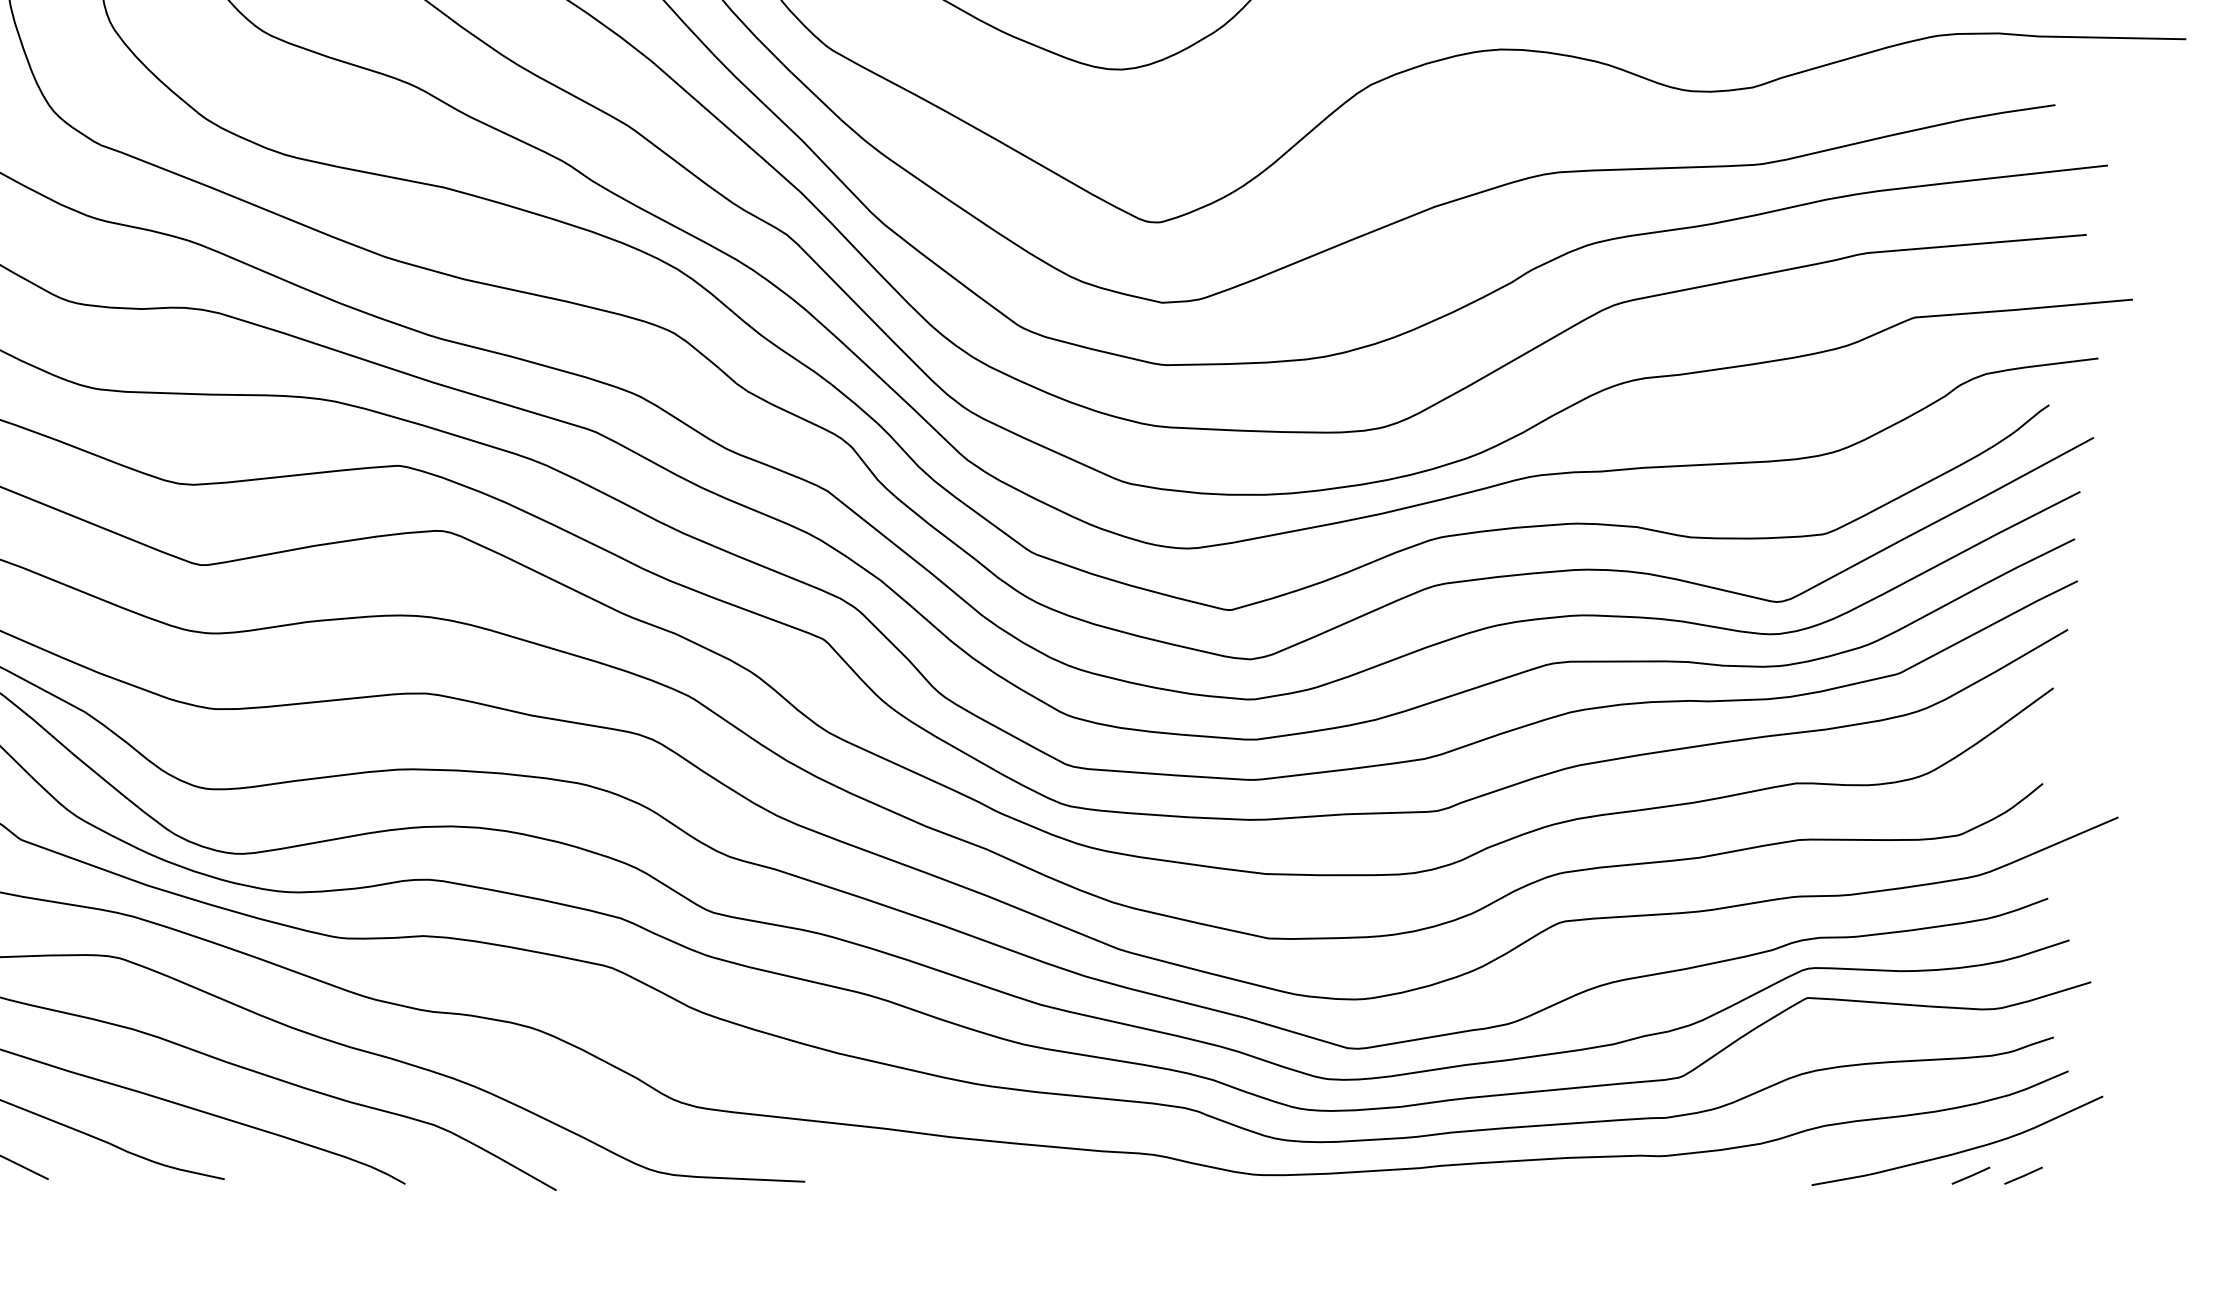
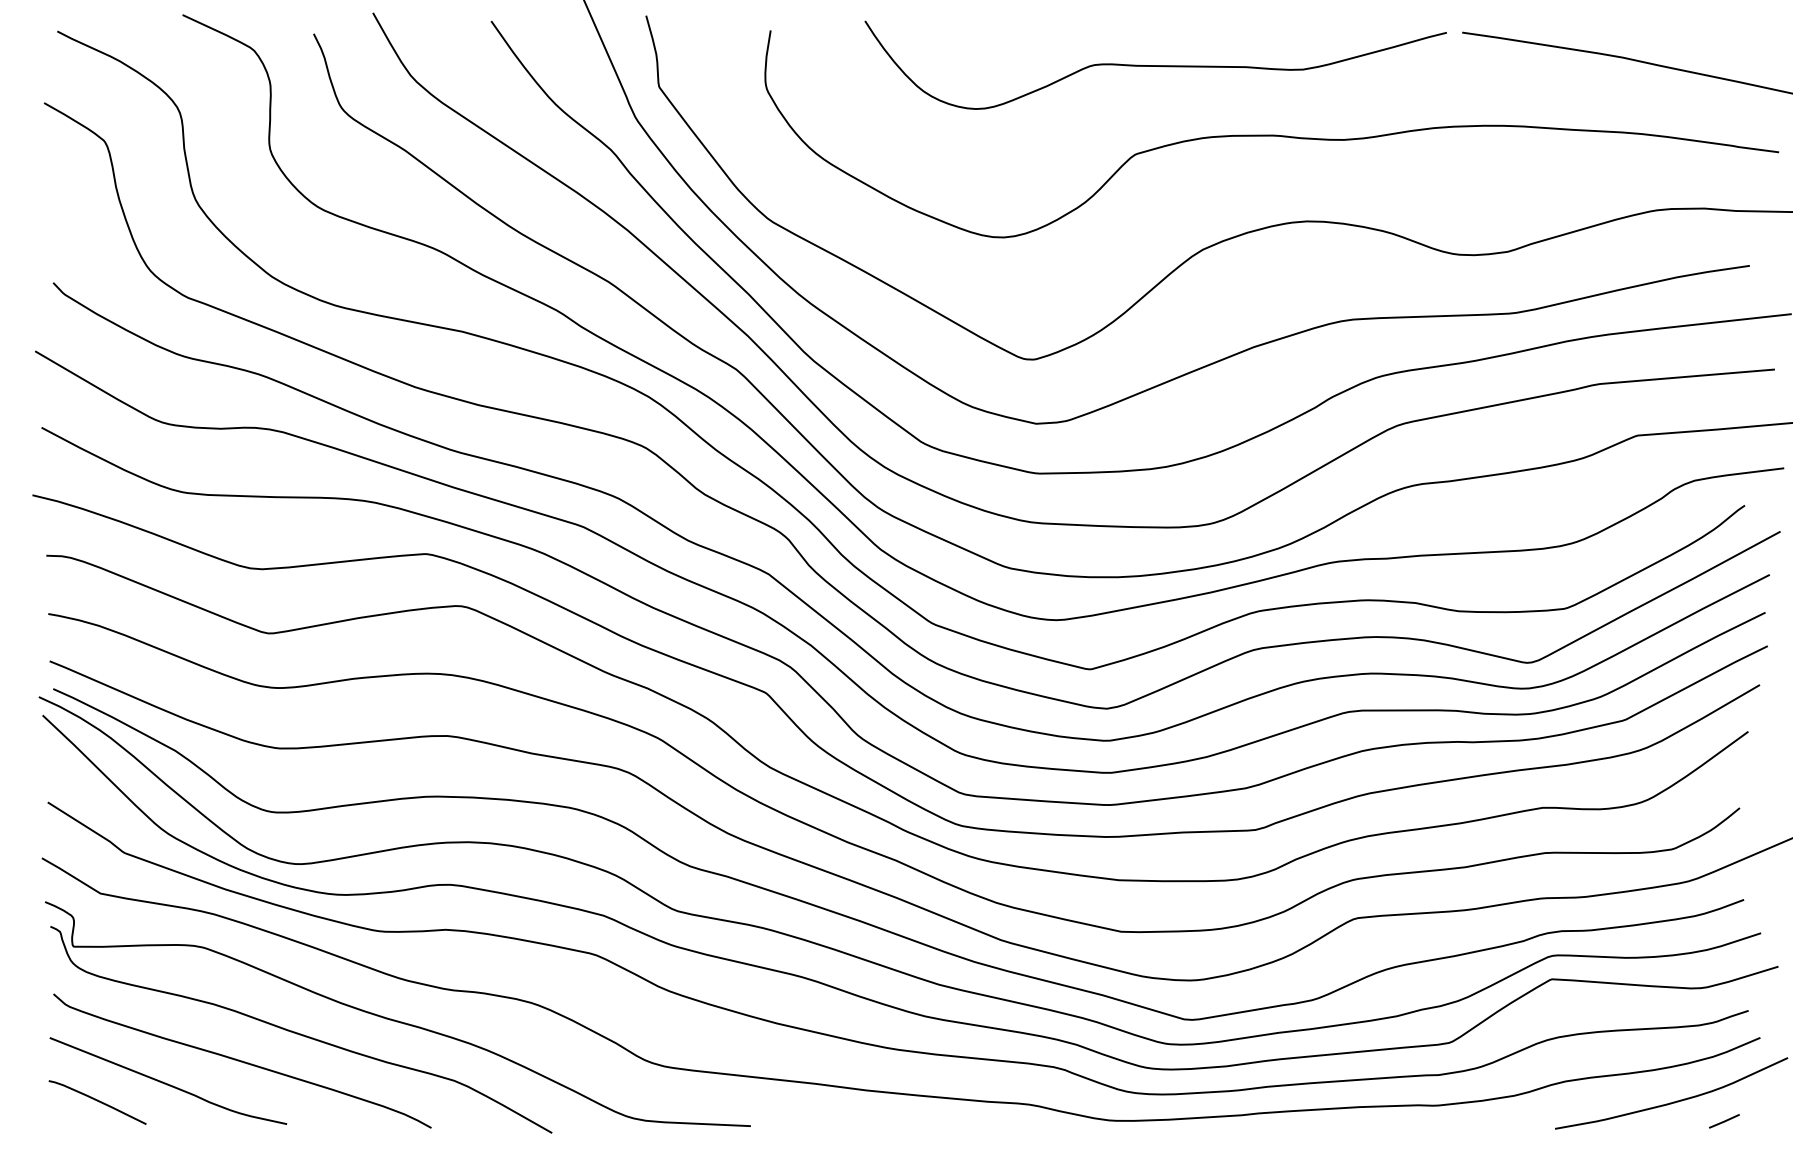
line: (1971, 1175) -> (1682, 1121), removed

